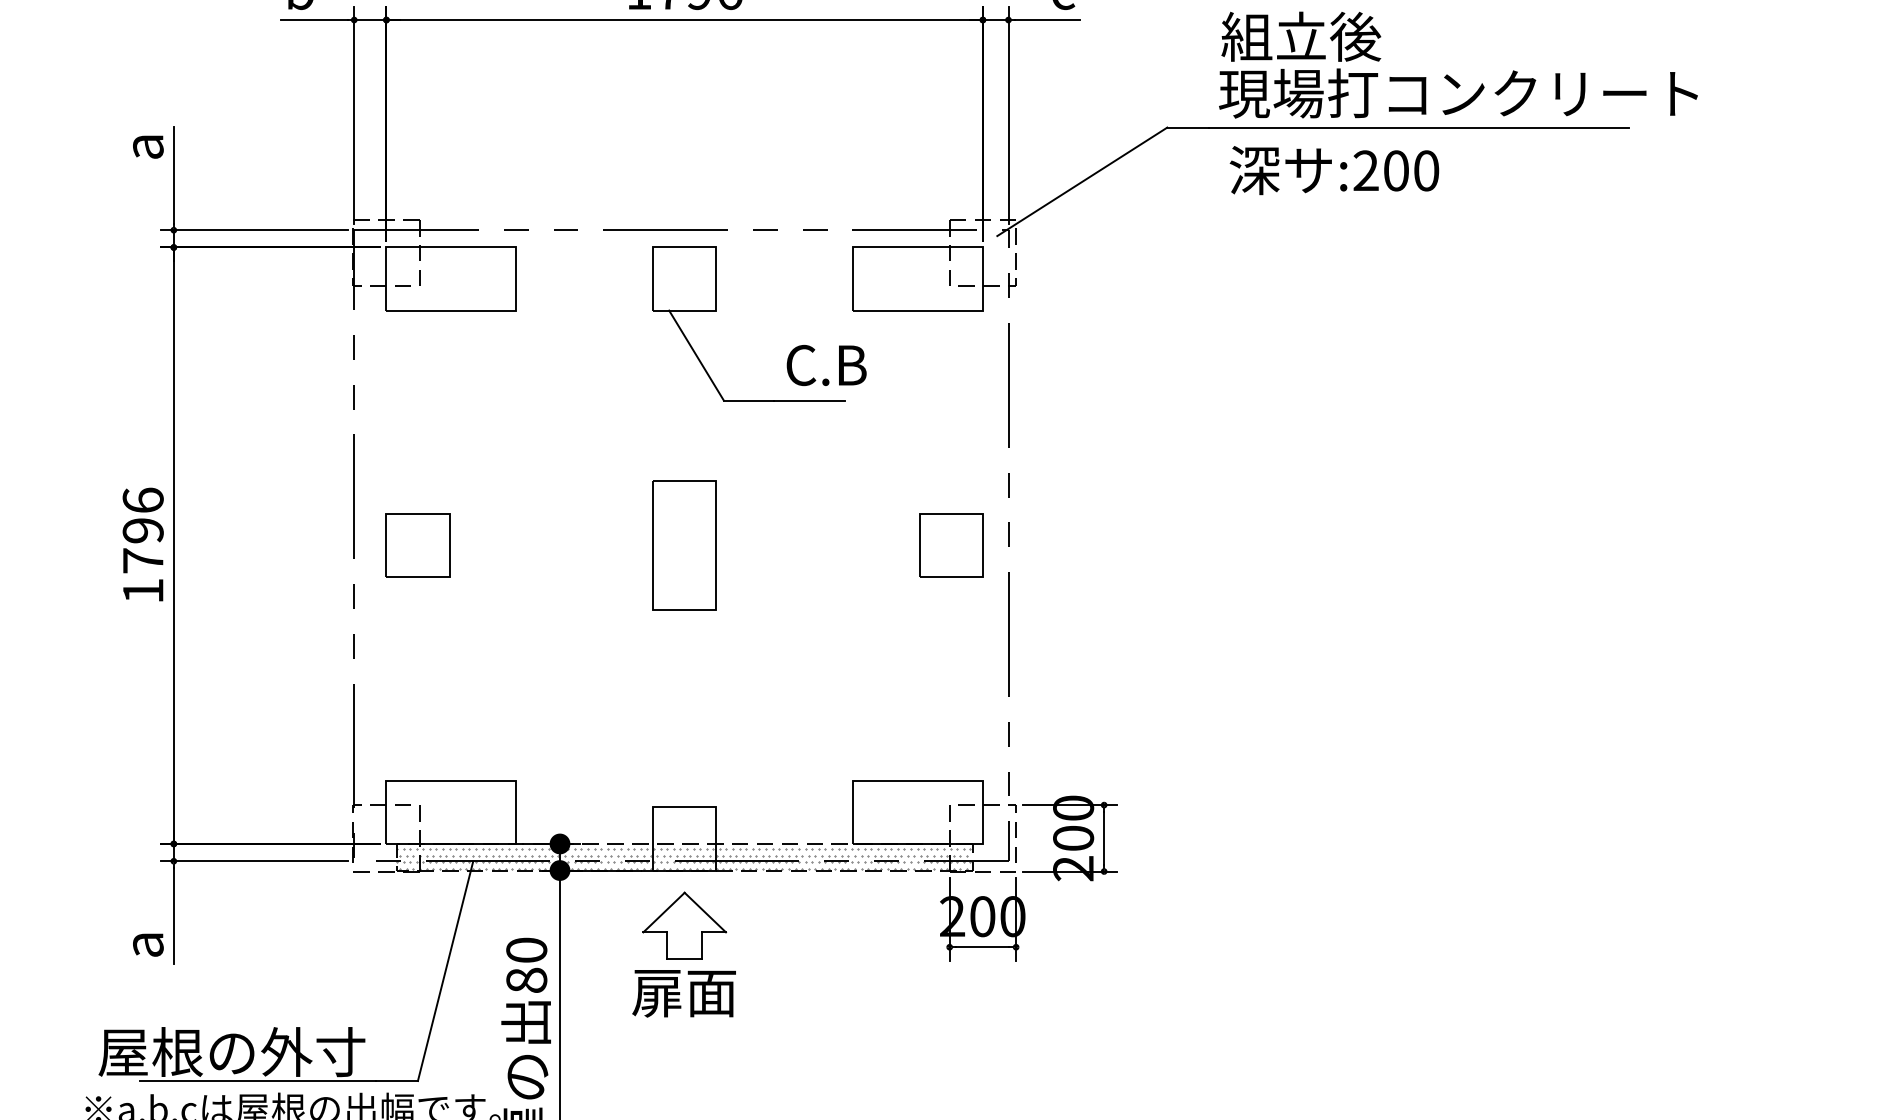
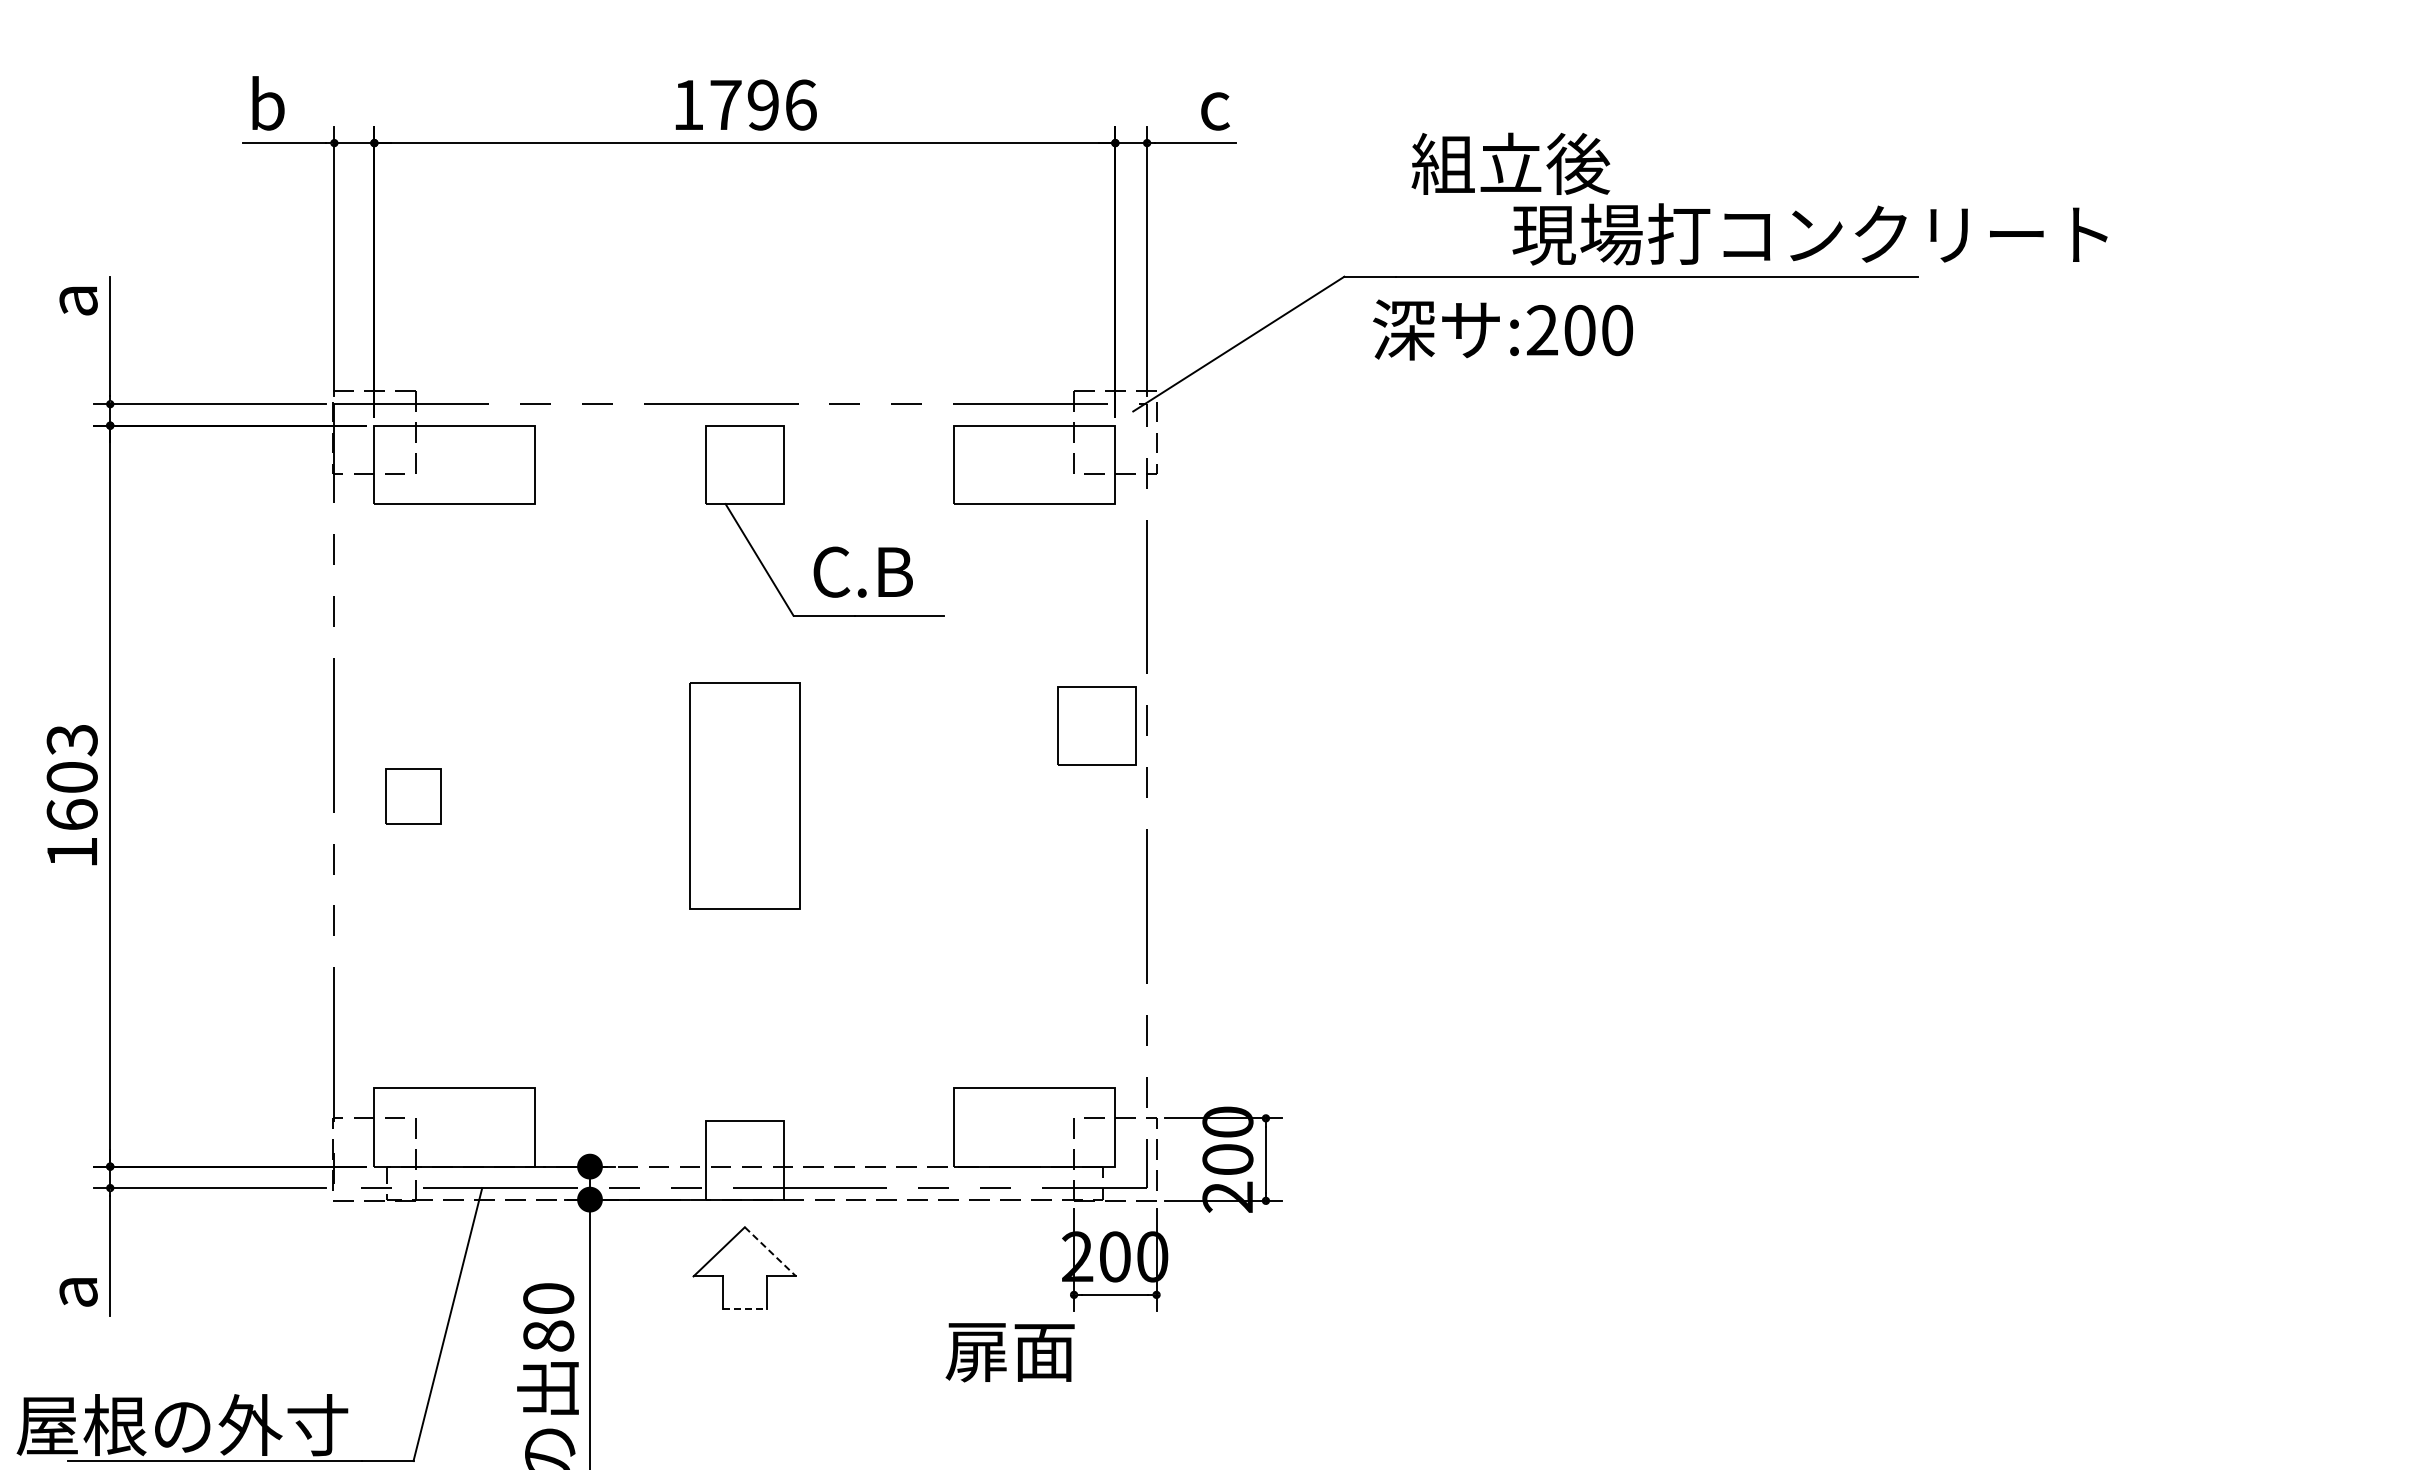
text: (1457, 93) -> (1809, 234), moved
text: (1334, 170) -> (1502, 329), moved
text: (826, 364) -> (862, 571), moved
text: (142, 530) -> (71, 777), 1796 -> 1603
part: (417, 545) -> (413, 795), size x0.7
part: (950, 545) -> (1096, 725), moved
part: (684, 546) -> (744, 796), size x1.4
hatch: (683, 858) -> (743, 1184), removed
line: (705, 912) -> (770, 1251), solid -> dashed
line: (684, 958) -> (744, 1309), solid -> dashed
text: (683, 993) -> (1009, 1352), moved

